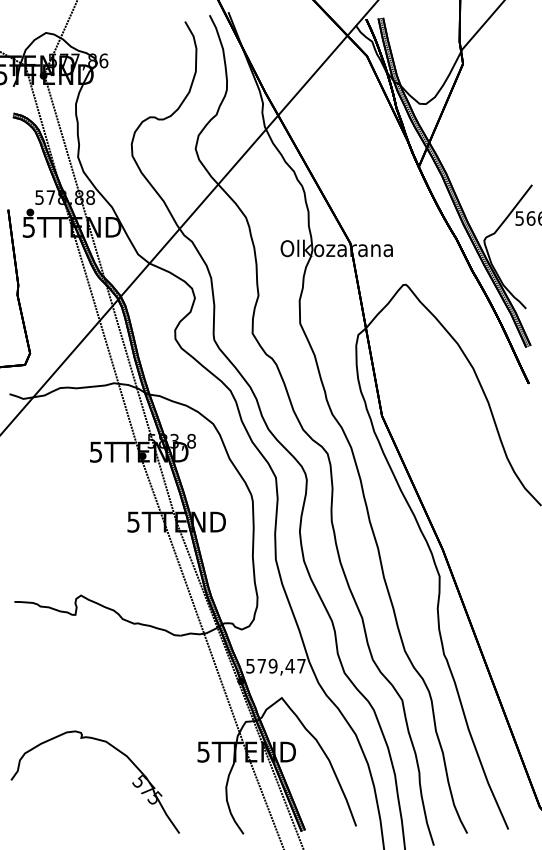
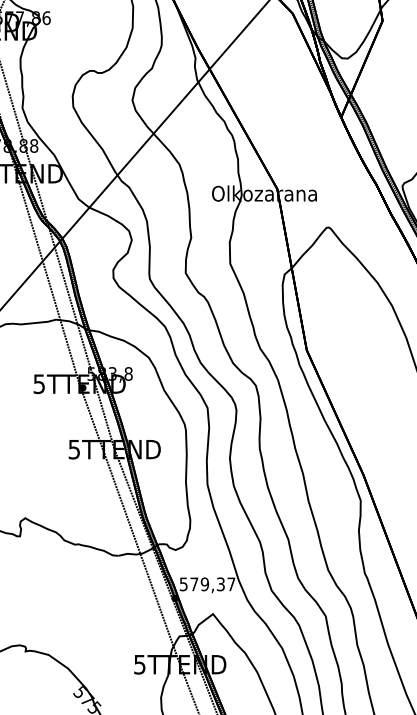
text: (289, 665) -> (220, 583), 579,47 -> 579,37

